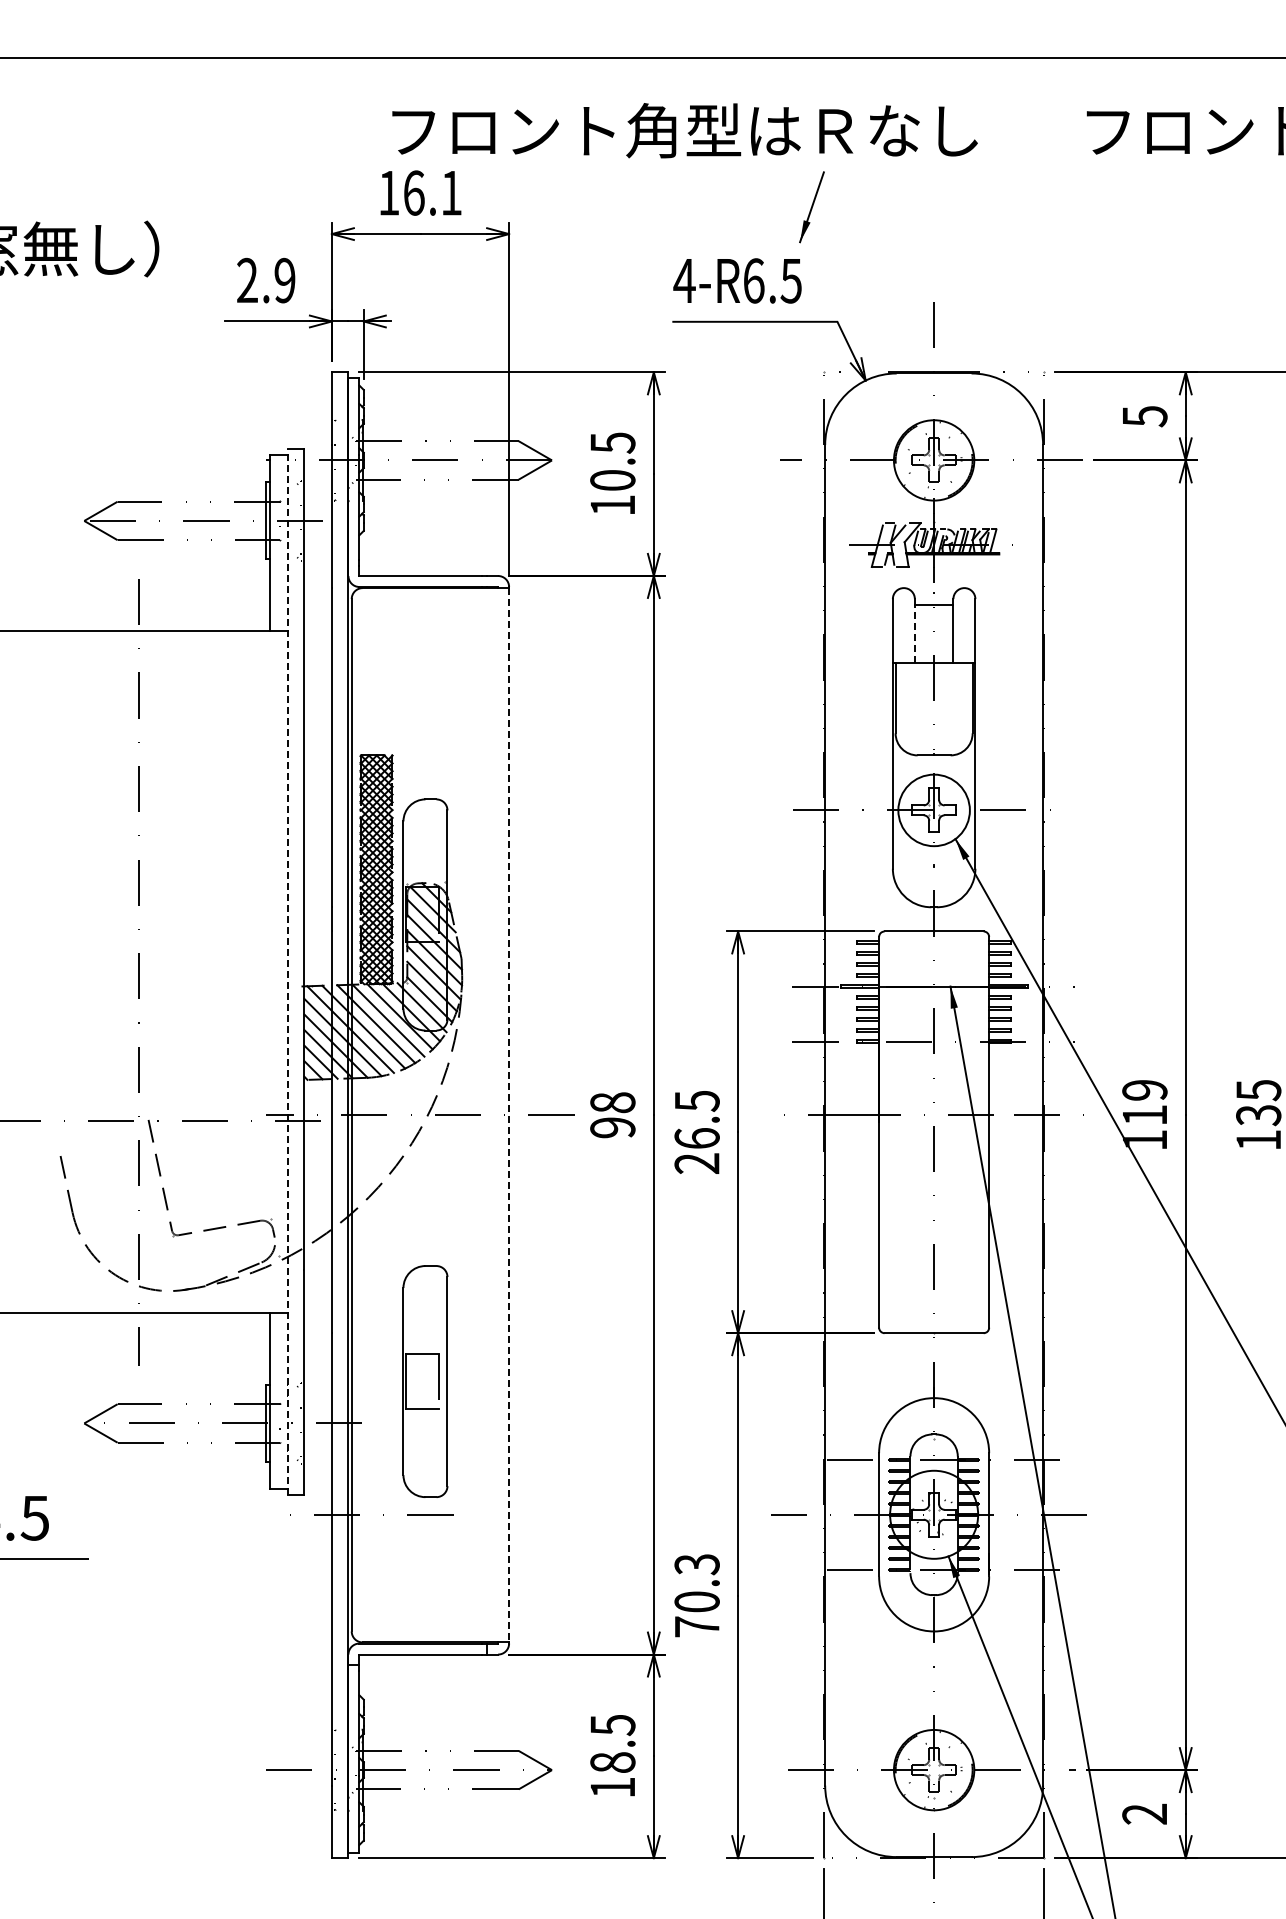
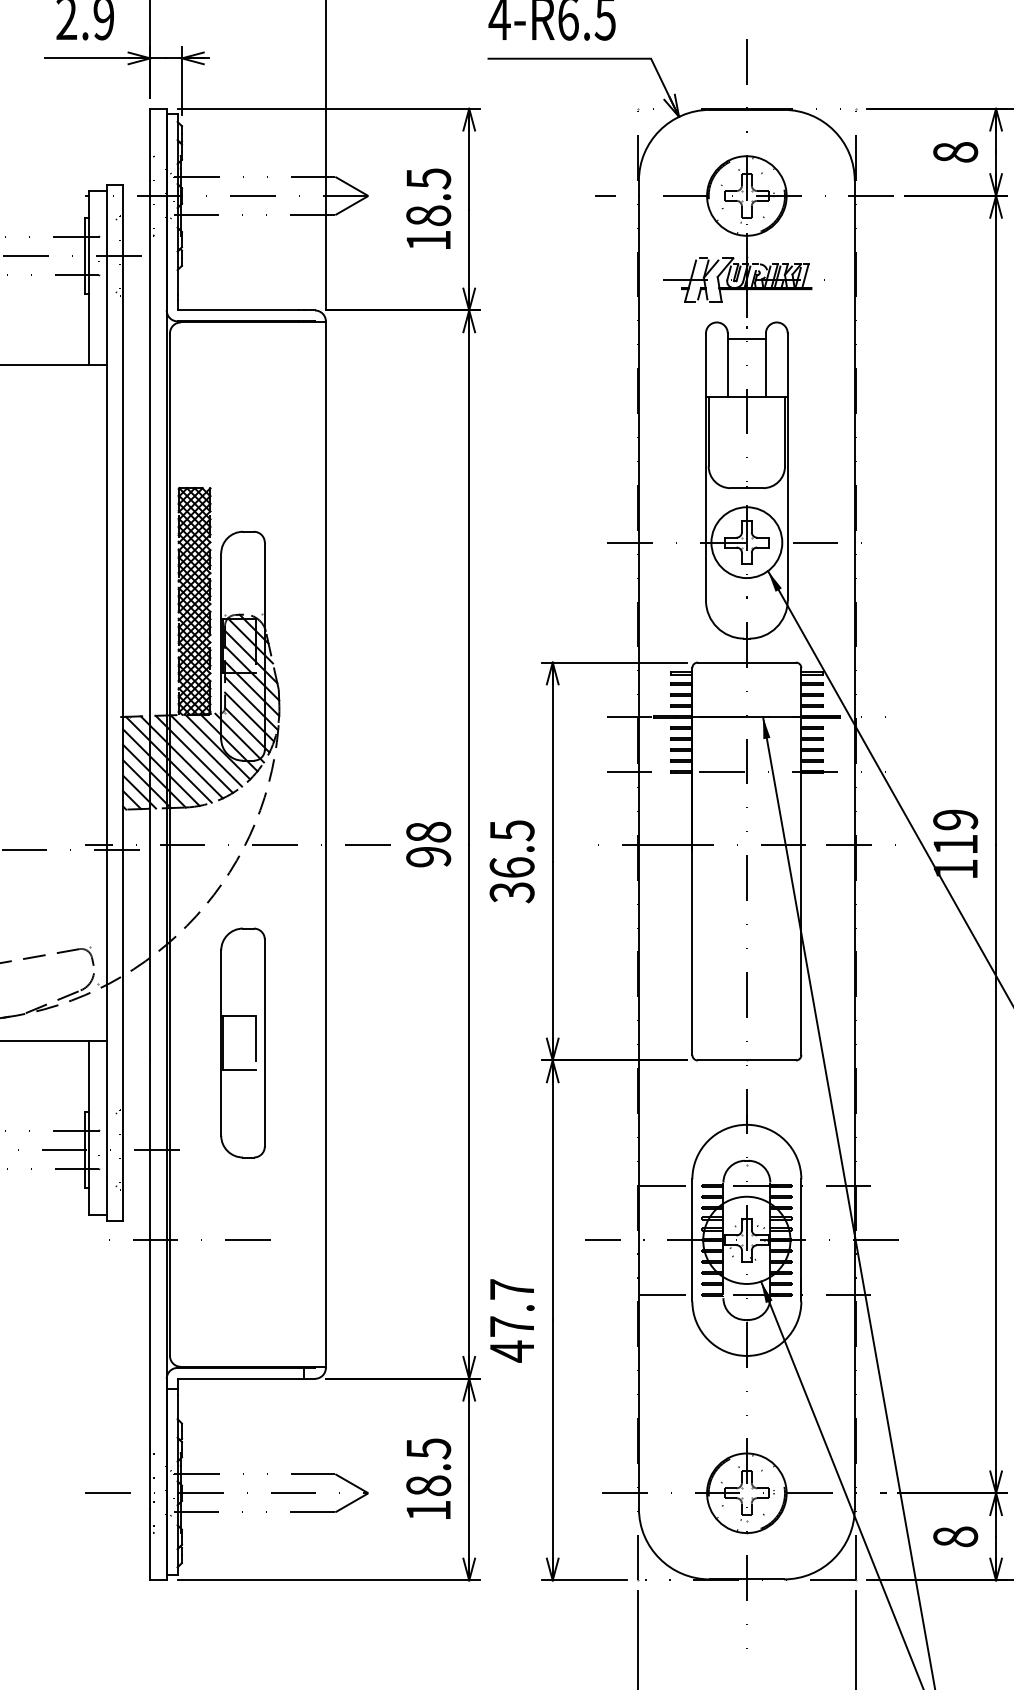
text: (1144, 416) -> (955, 152), 5 -> 8
text: (612, 480) -> (428, 215), 10.5 -> 18.5
line: (914, 633) -> (727, 367), dashed -> solid
line: (287, 972) -> (106, 703), dashed -> solid
line: (509, 1115) -> (326, 844), dashed -> solid
text: (696, 1163) -> (511, 892), 26.5 -> 36.5
part: (425, 1381) -> (243, 1042), moved
text: (696, 1596) -> (511, 1321), 70.3 -> 47.7
text: (1144, 1813) -> (955, 1536), 2 -> 8

